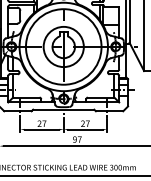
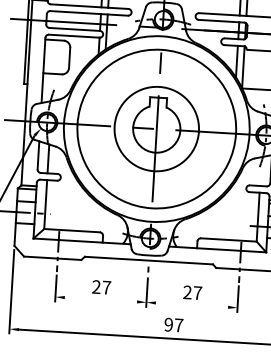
line: (41, 129) -> (99, 299), removed
line: (85, 129) -> (192, 304), removed

